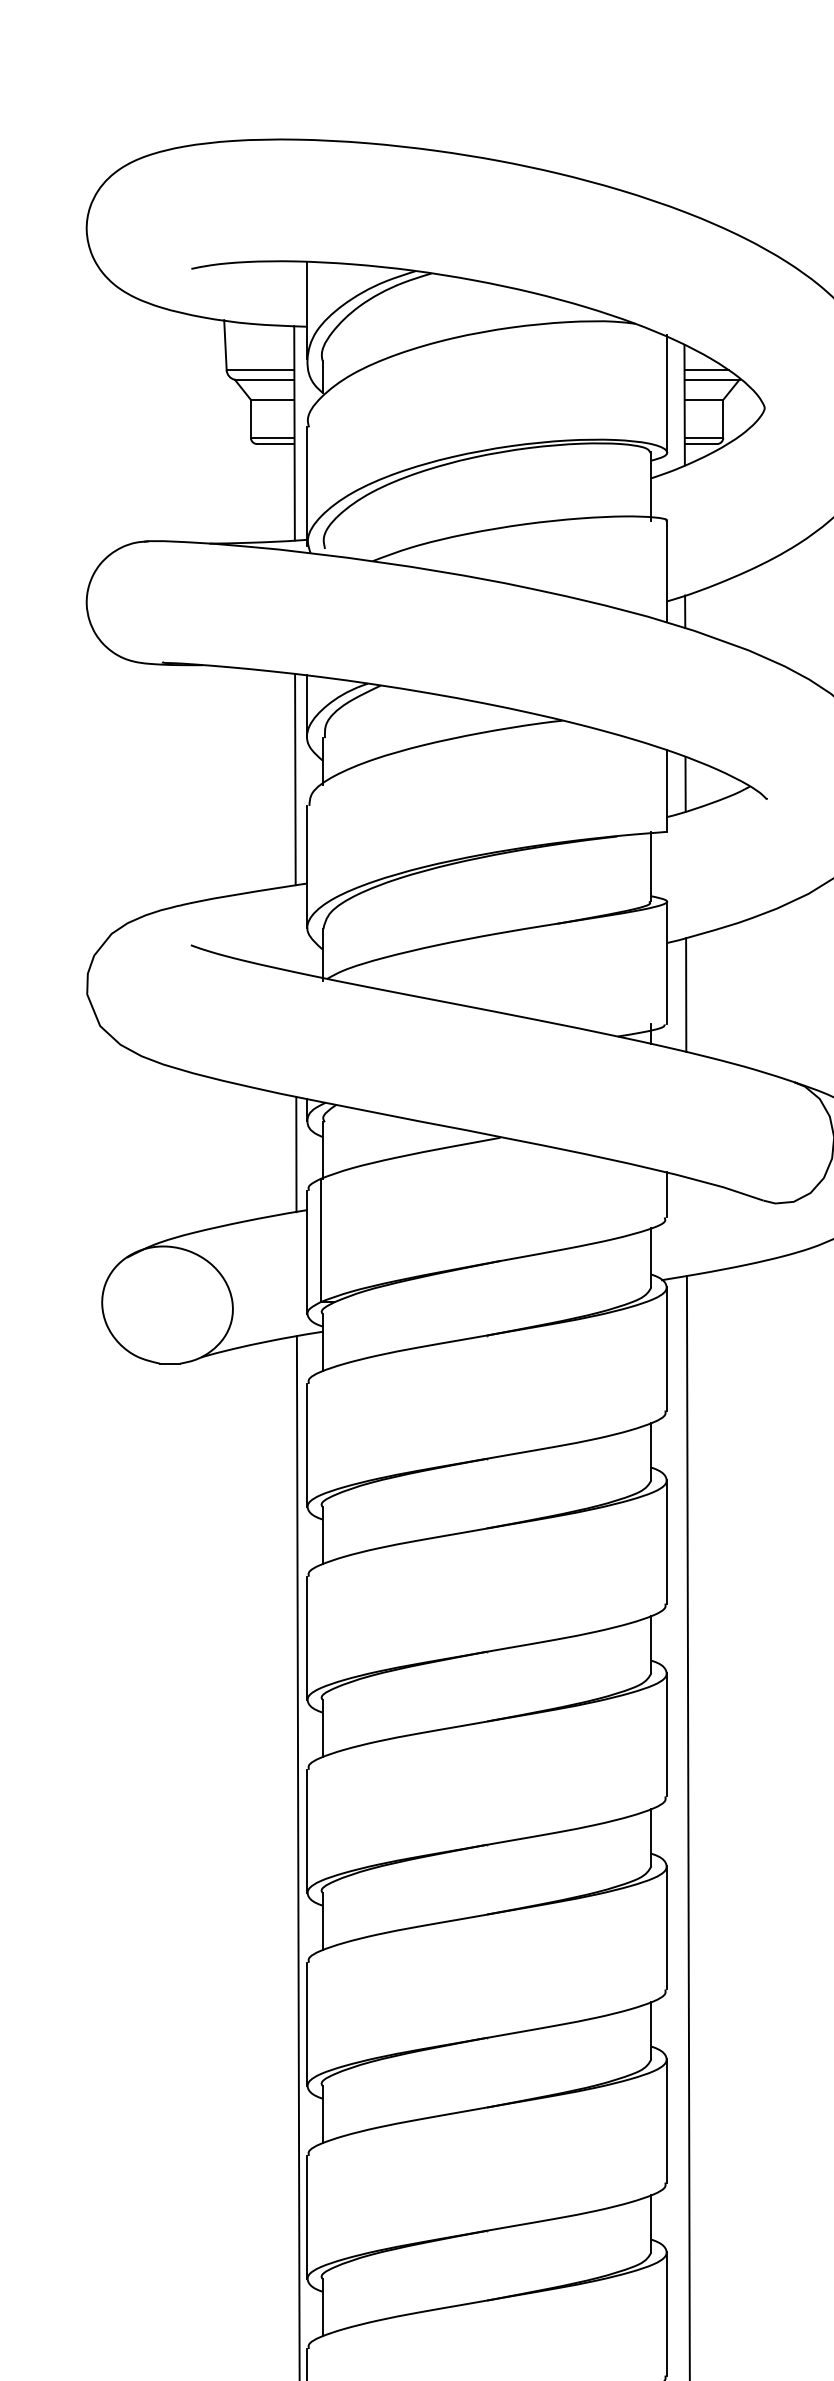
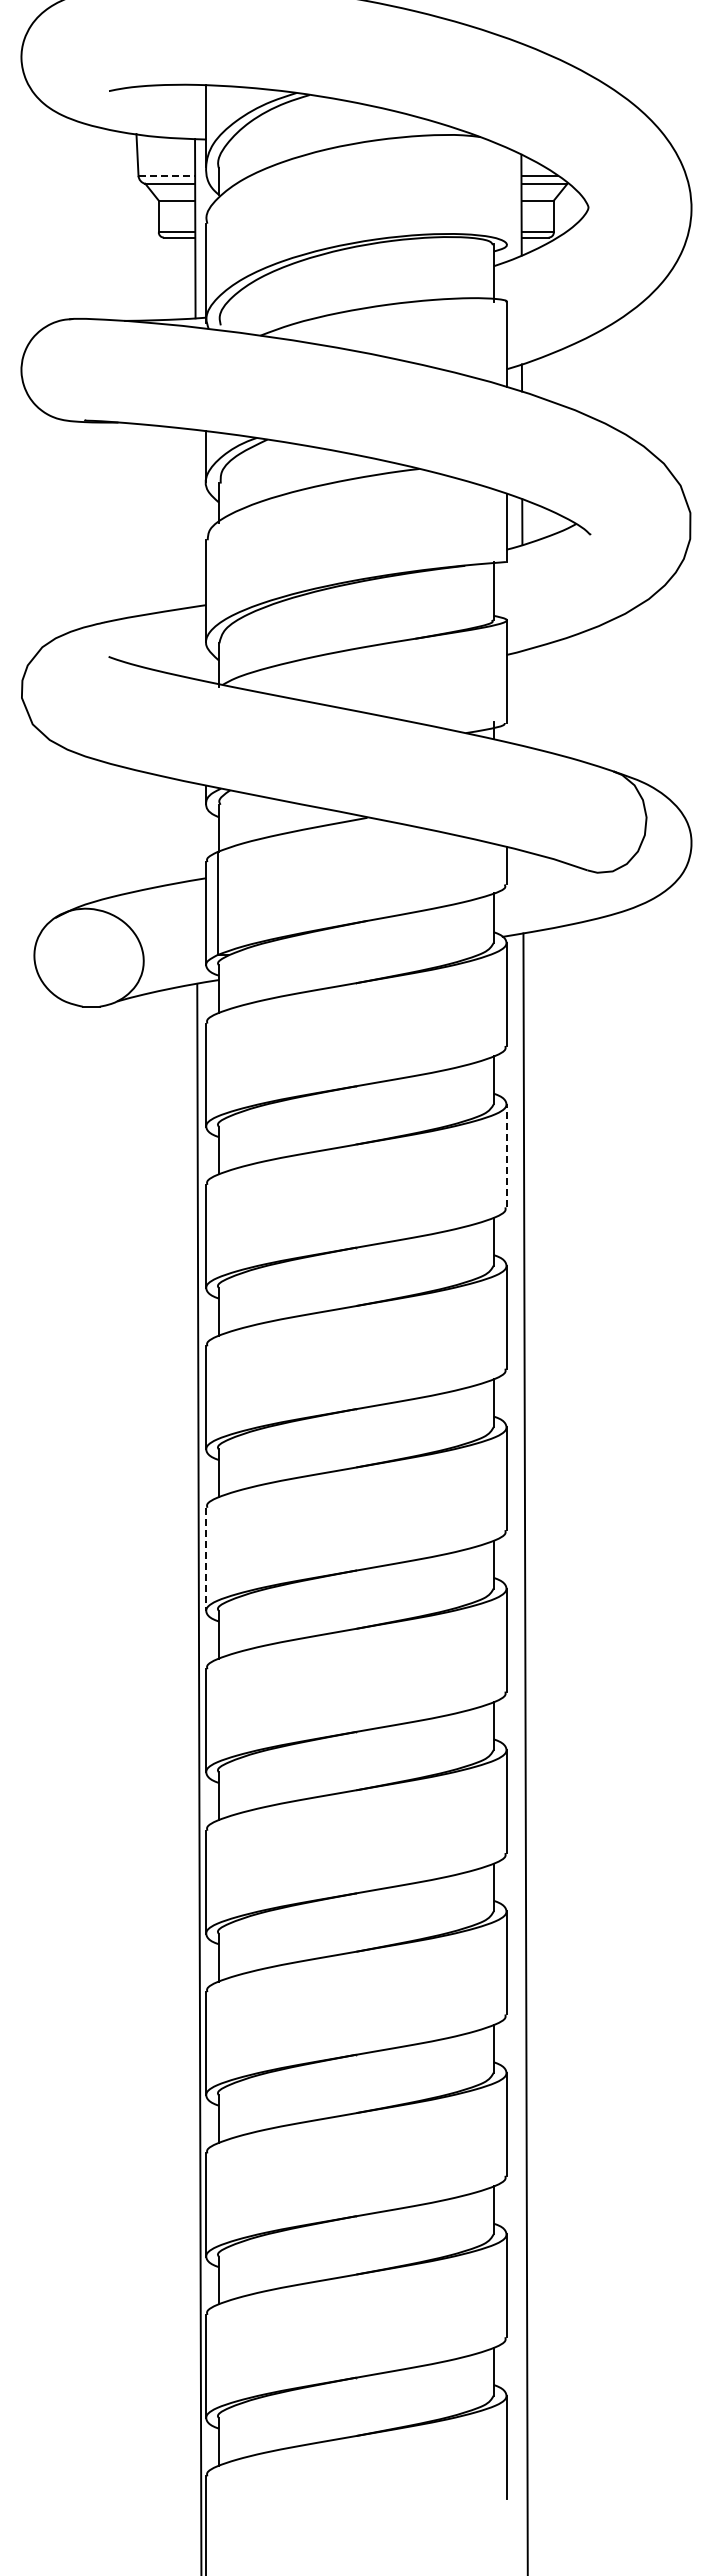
line: (261, 369) -> (167, 175), solid -> dashed
line: (666, 393) -> (506, 195), removed
line: (294, 778) -> (195, 517), removed
line: (685, 995) -> (522, 698), removed
line: (295, 1154) -> (196, 831), removed
line: (666, 1541) -> (506, 1155), solid -> dashed
line: (307, 2024) -> (206, 1559), solid -> dashed

